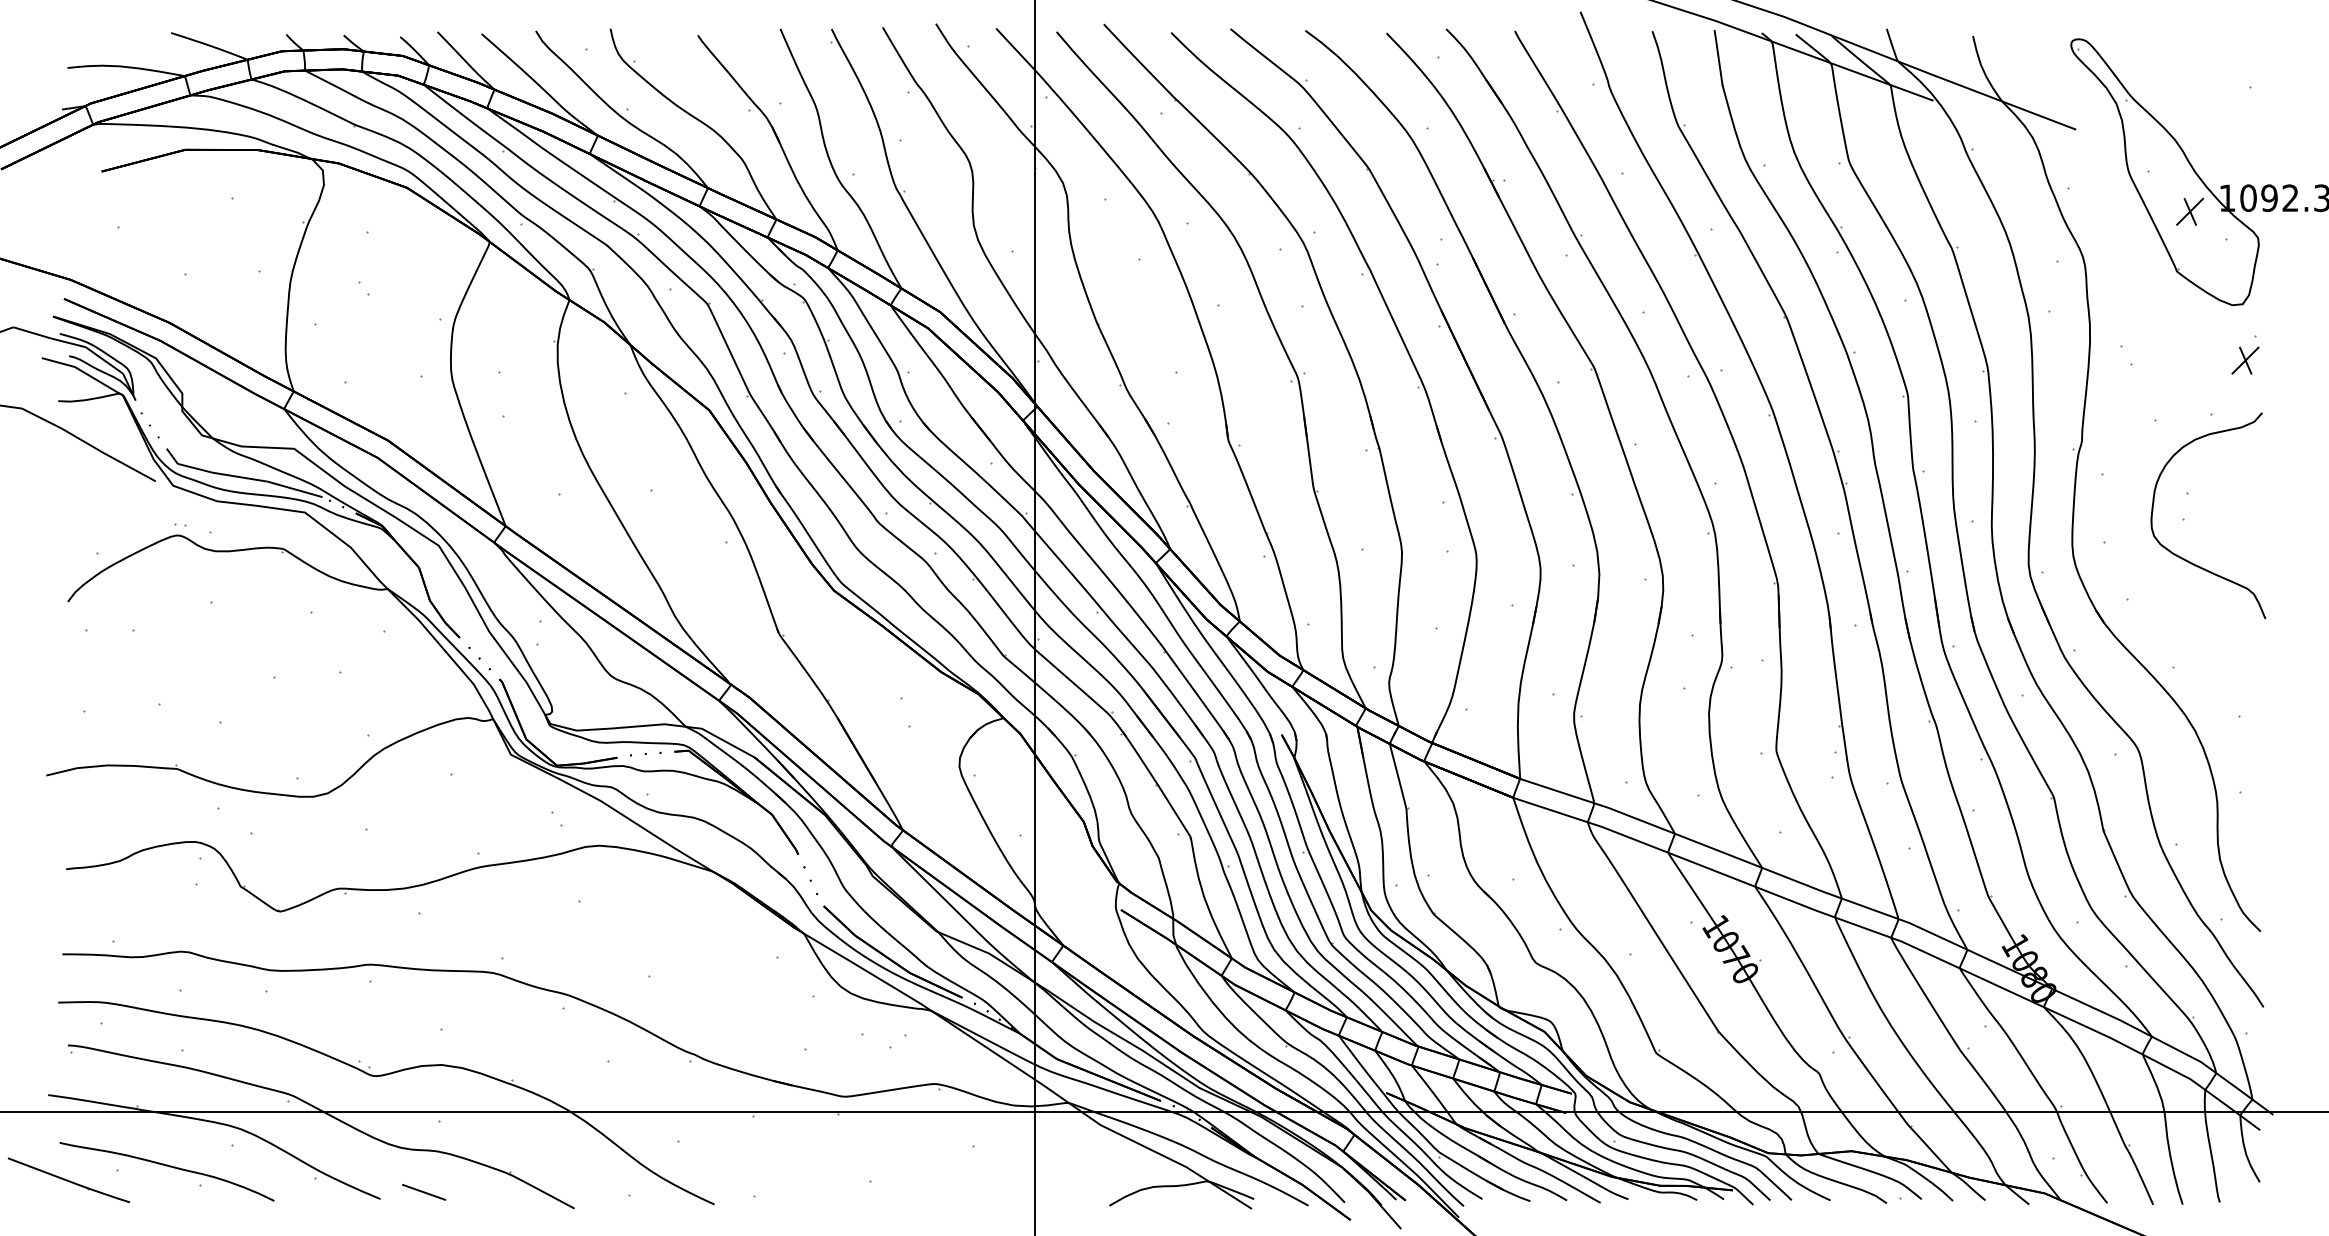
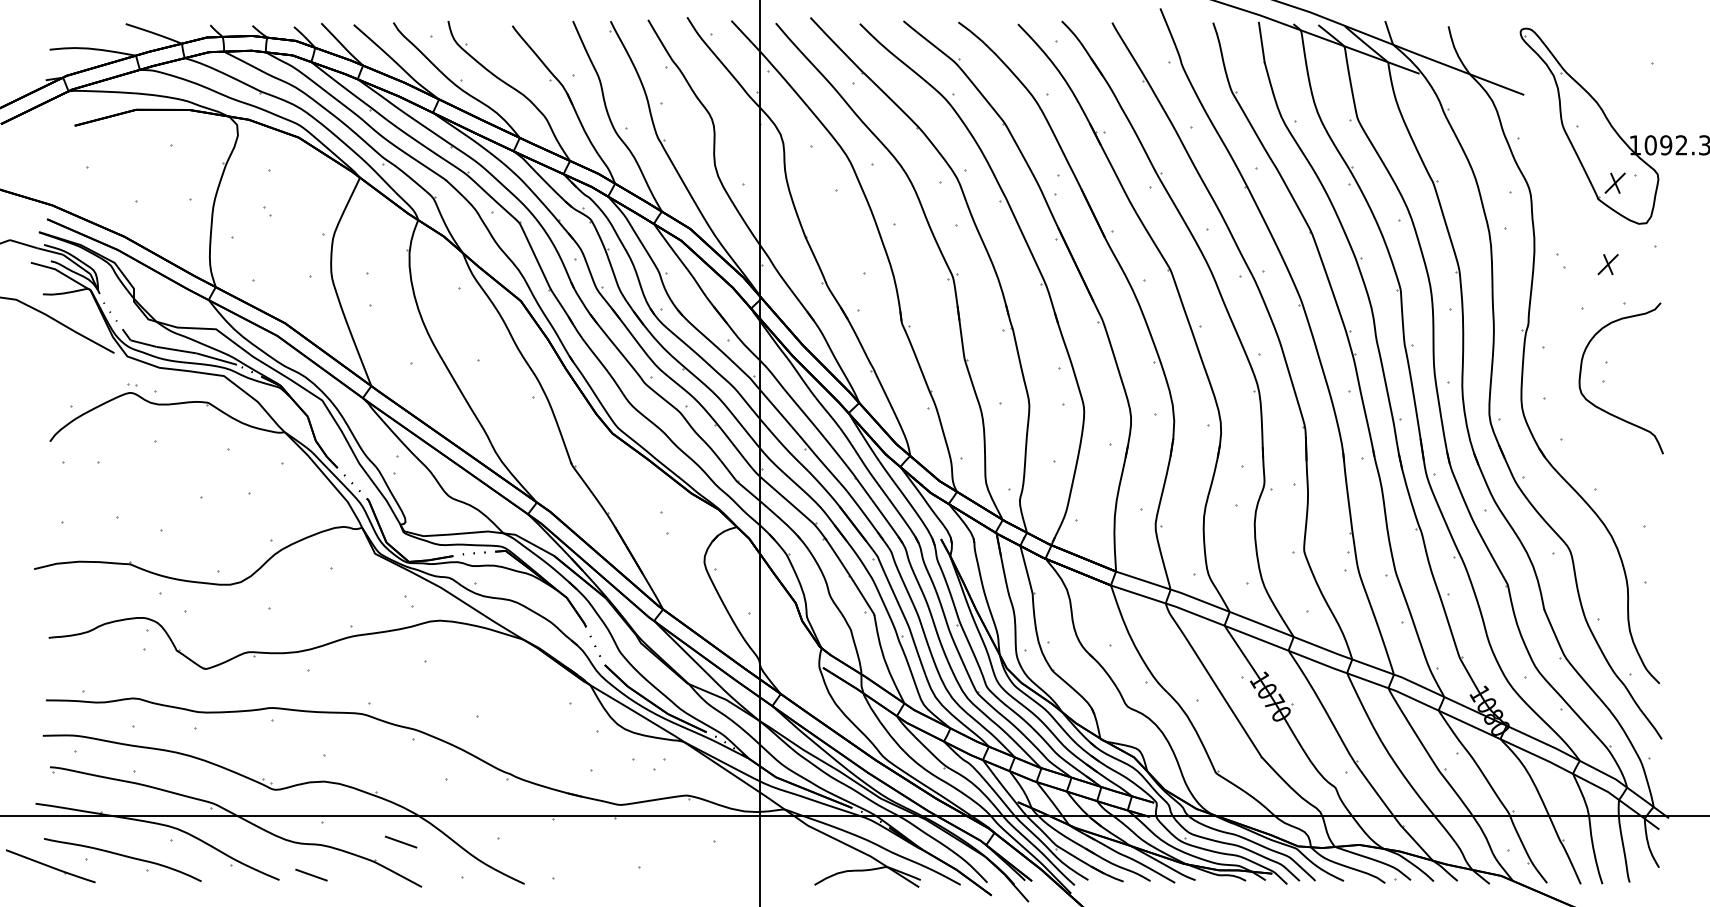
part: (2190, 211) -> (1615, 182), moved
part: (2245, 360) -> (1608, 264), moved
line: (546, 1147) -> (401, 842), added

